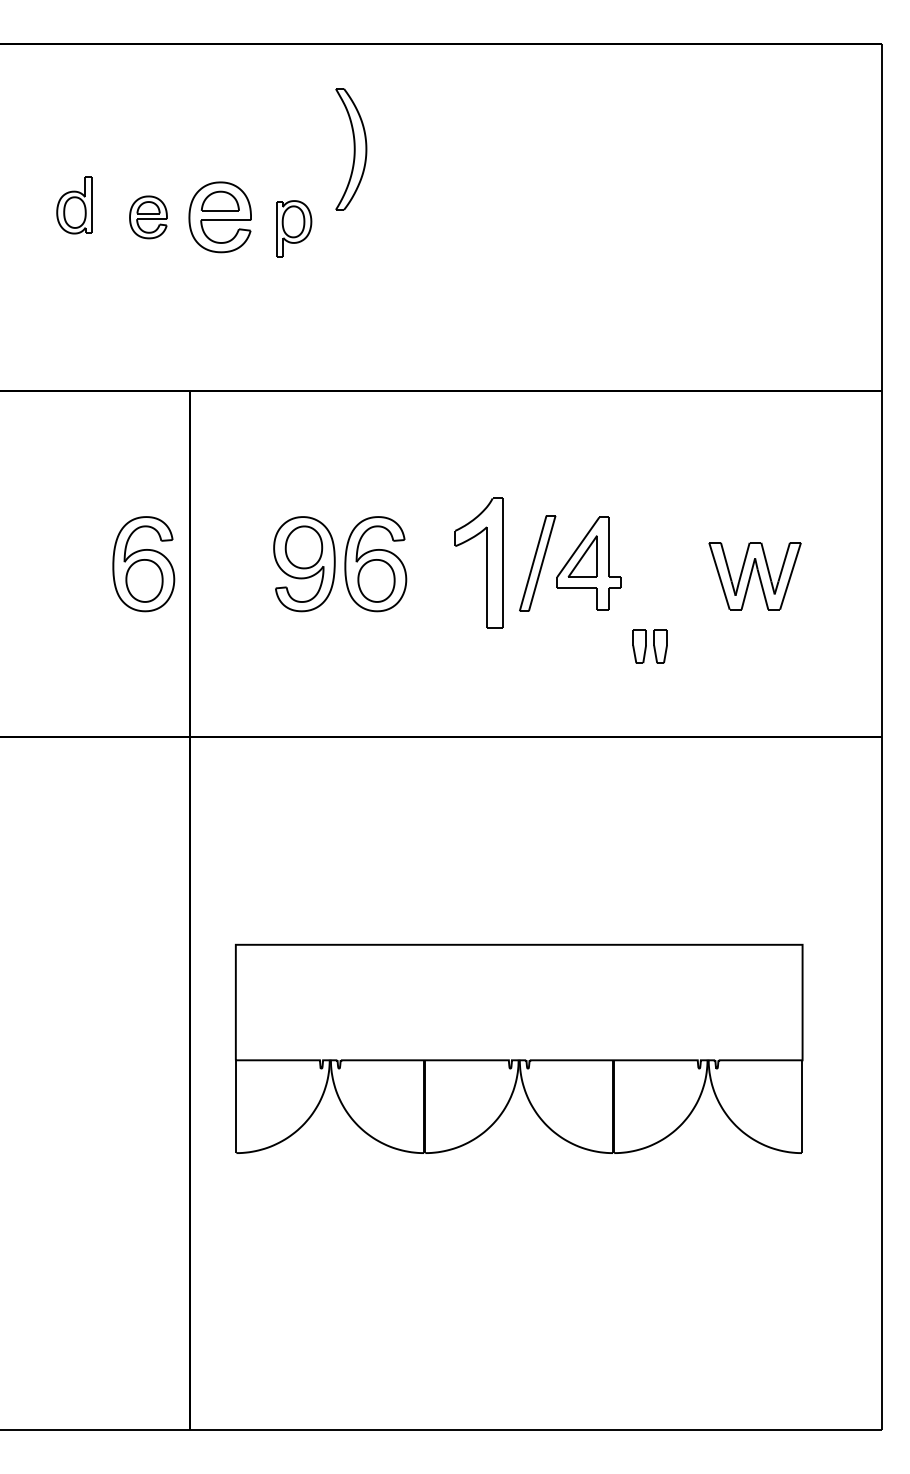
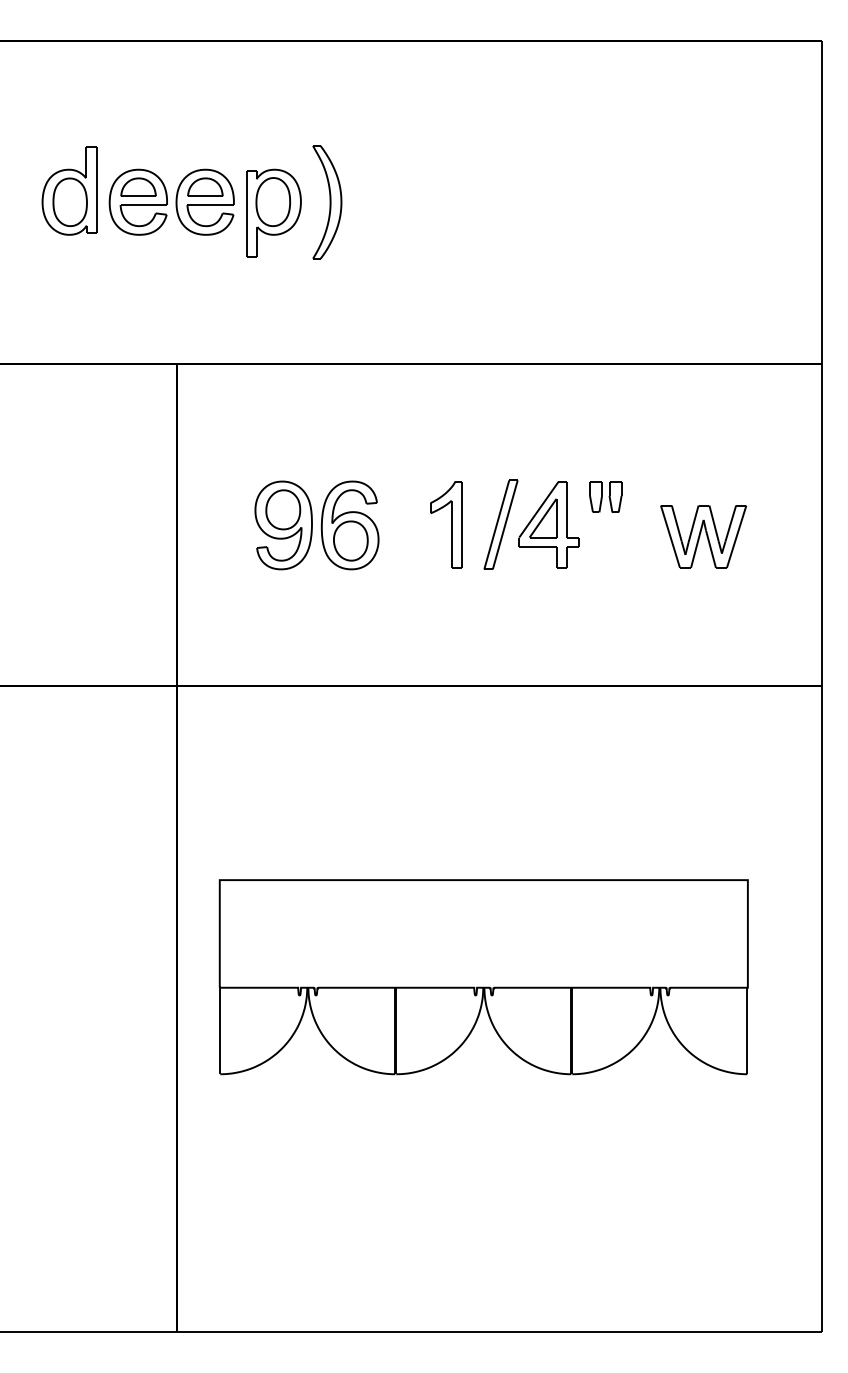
part: (351, 149) -> (327, 202), moved
part: (74, 205) -> (69, 191), size x1.67
part: (148, 217) -> (138, 202), size x1.67
part: (293, 228) -> (273, 212), size x1.67
part: (478, 563) -> (445, 524), size x0.71
part: (143, 564) -> (133, 525), removed
part: (649, 646) -> (605, 496), moved

